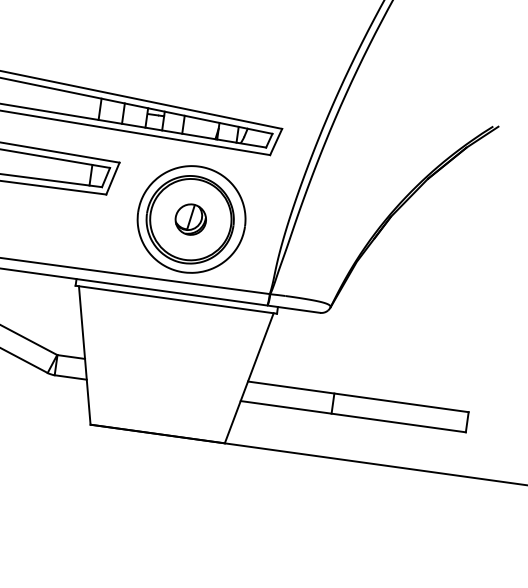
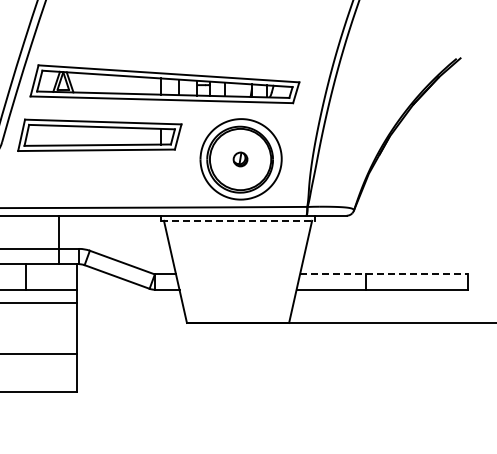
part: (190, 219) -> (240, 159), size x0.6
line: (176, 299) -> (238, 220), solid -> dashed
line: (357, 396) -> (383, 274), solid -> dashed

